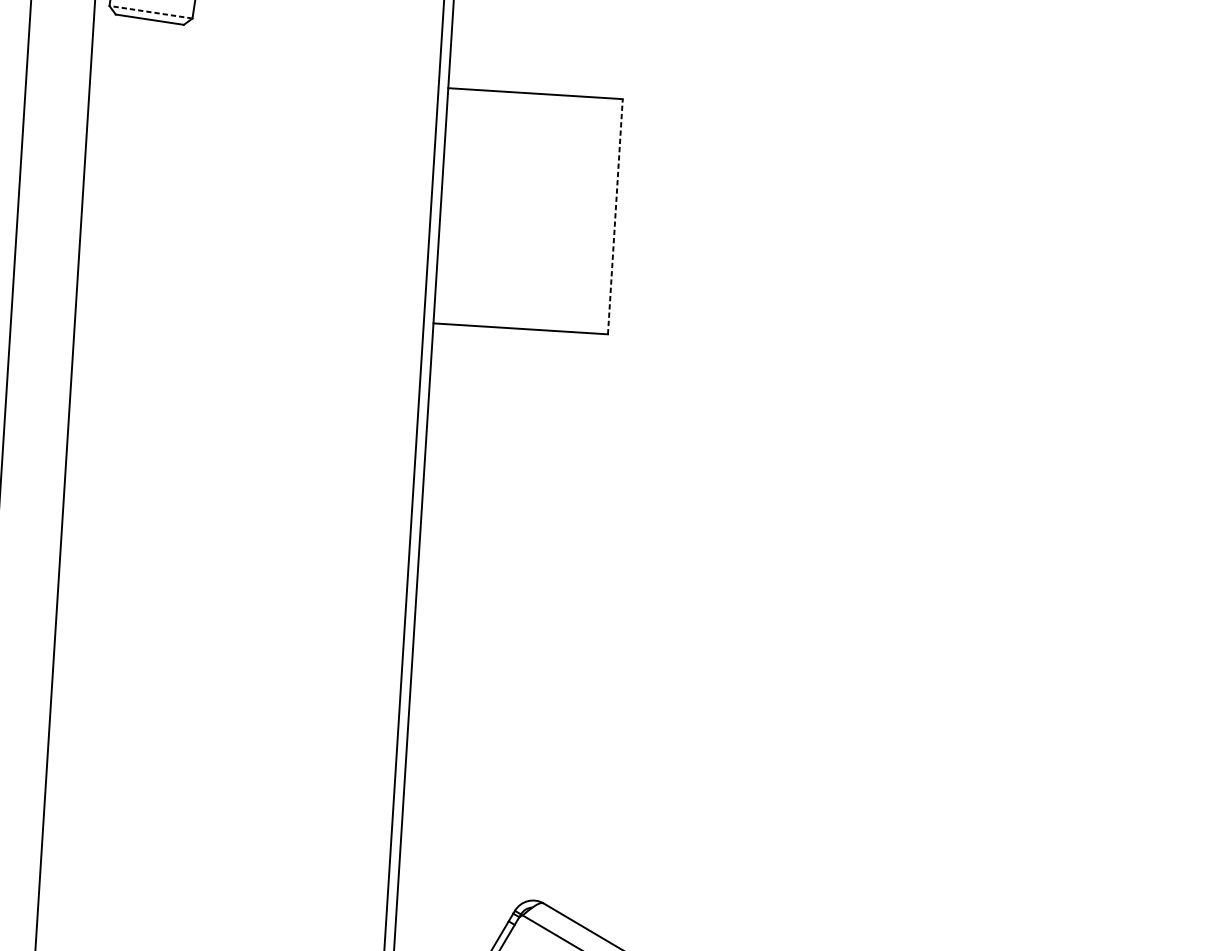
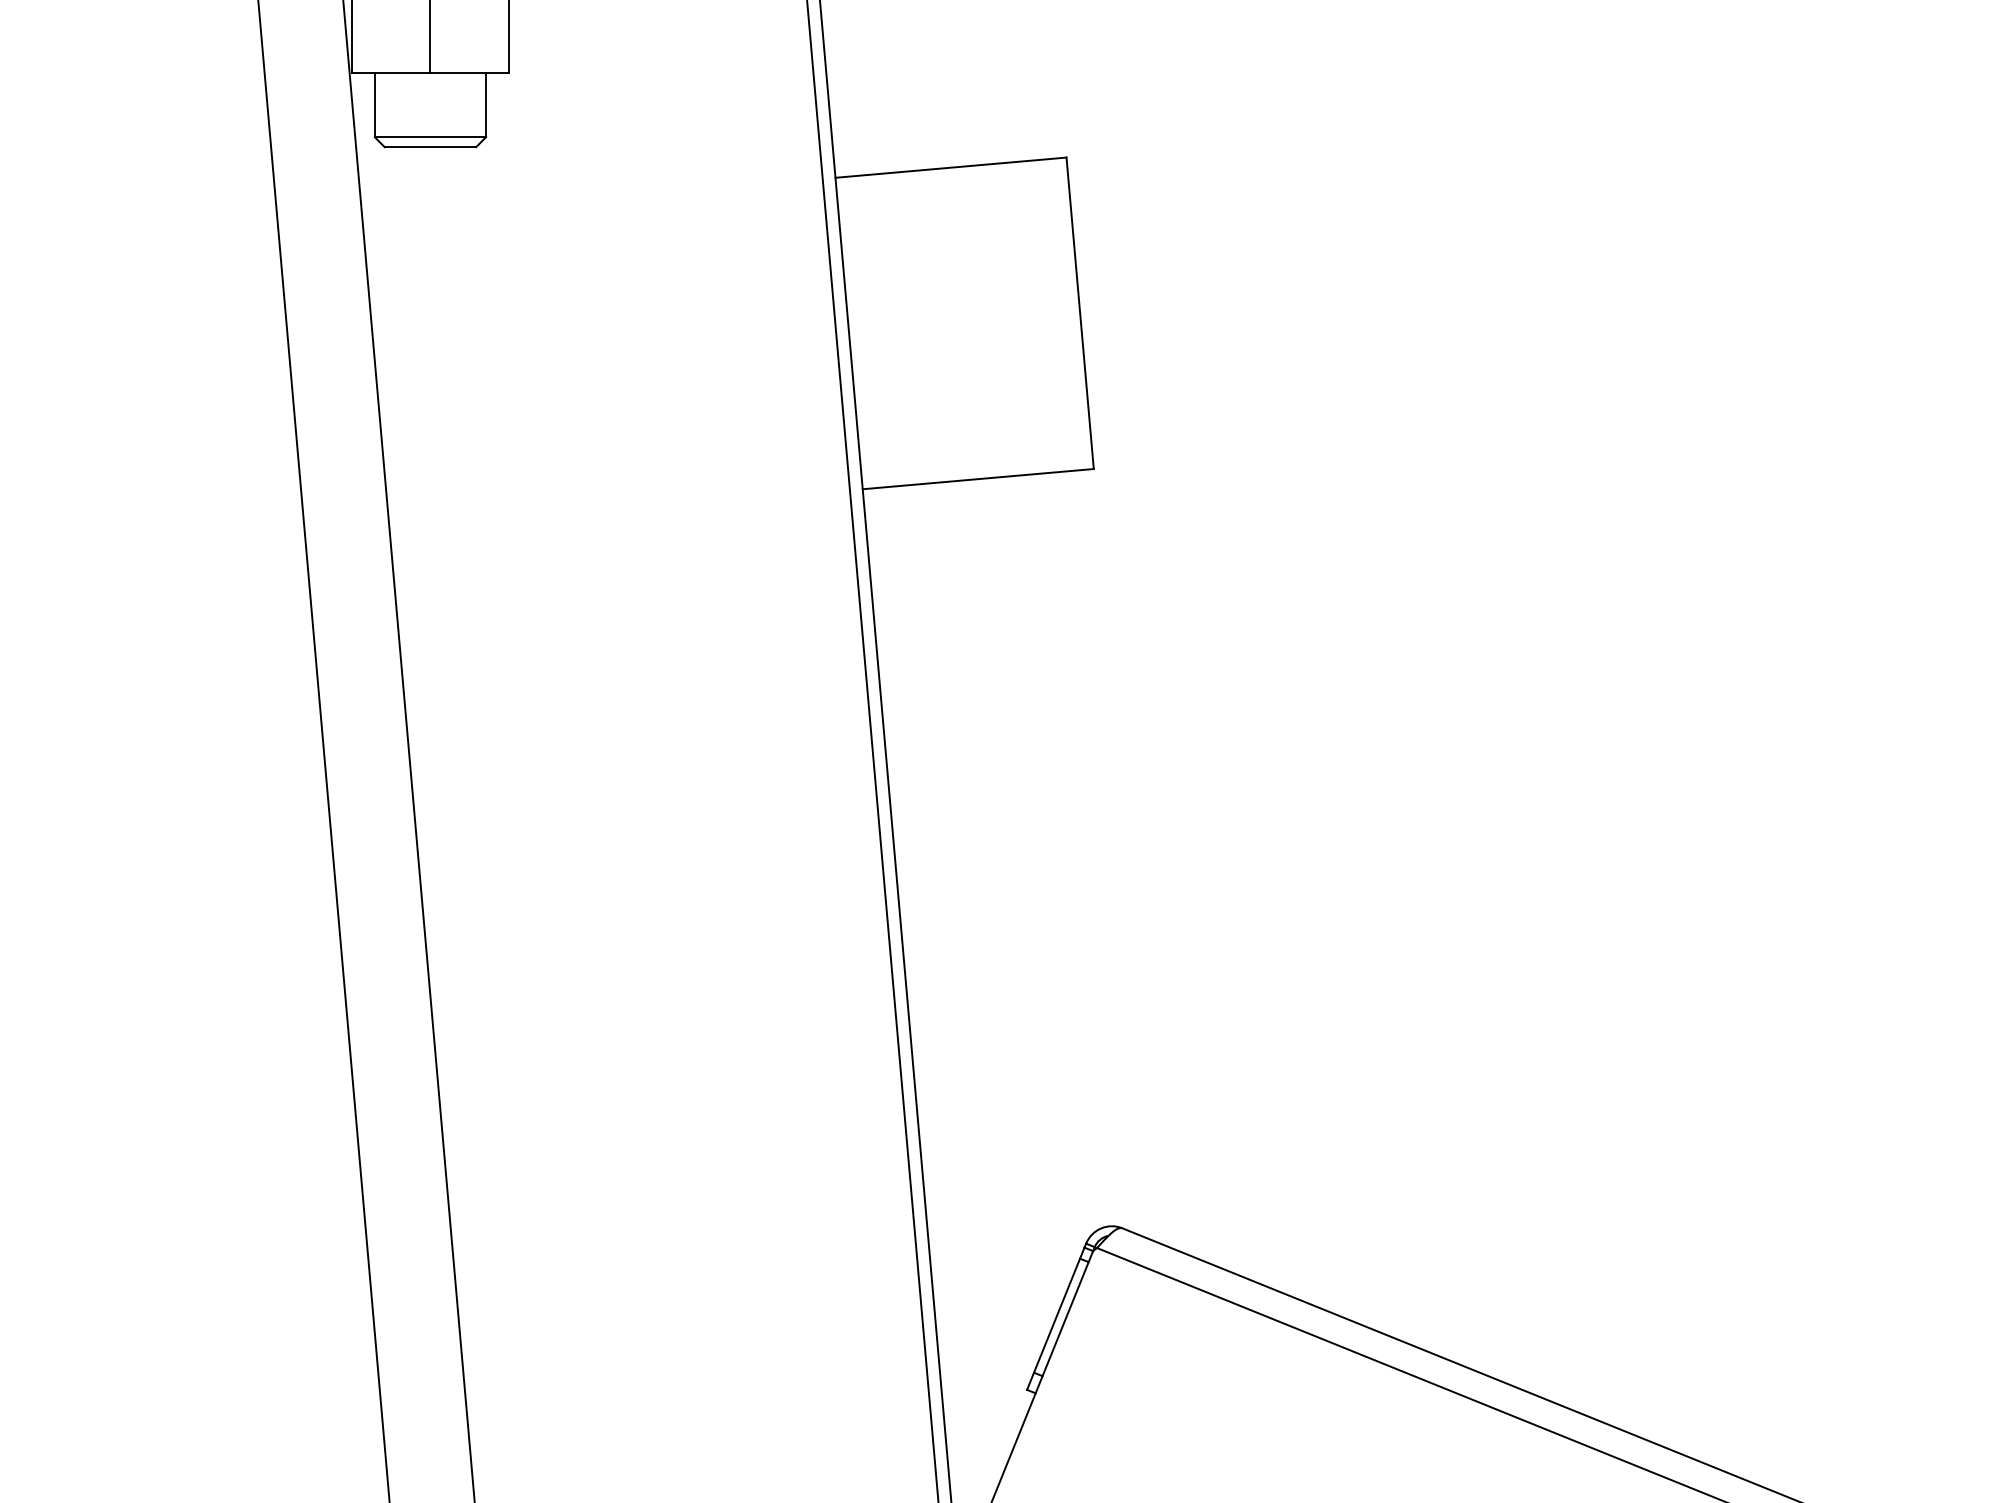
line: (150, 12) -> (430, 137), dashed -> solid
line: (615, 216) -> (1080, 312), dashed -> solid

